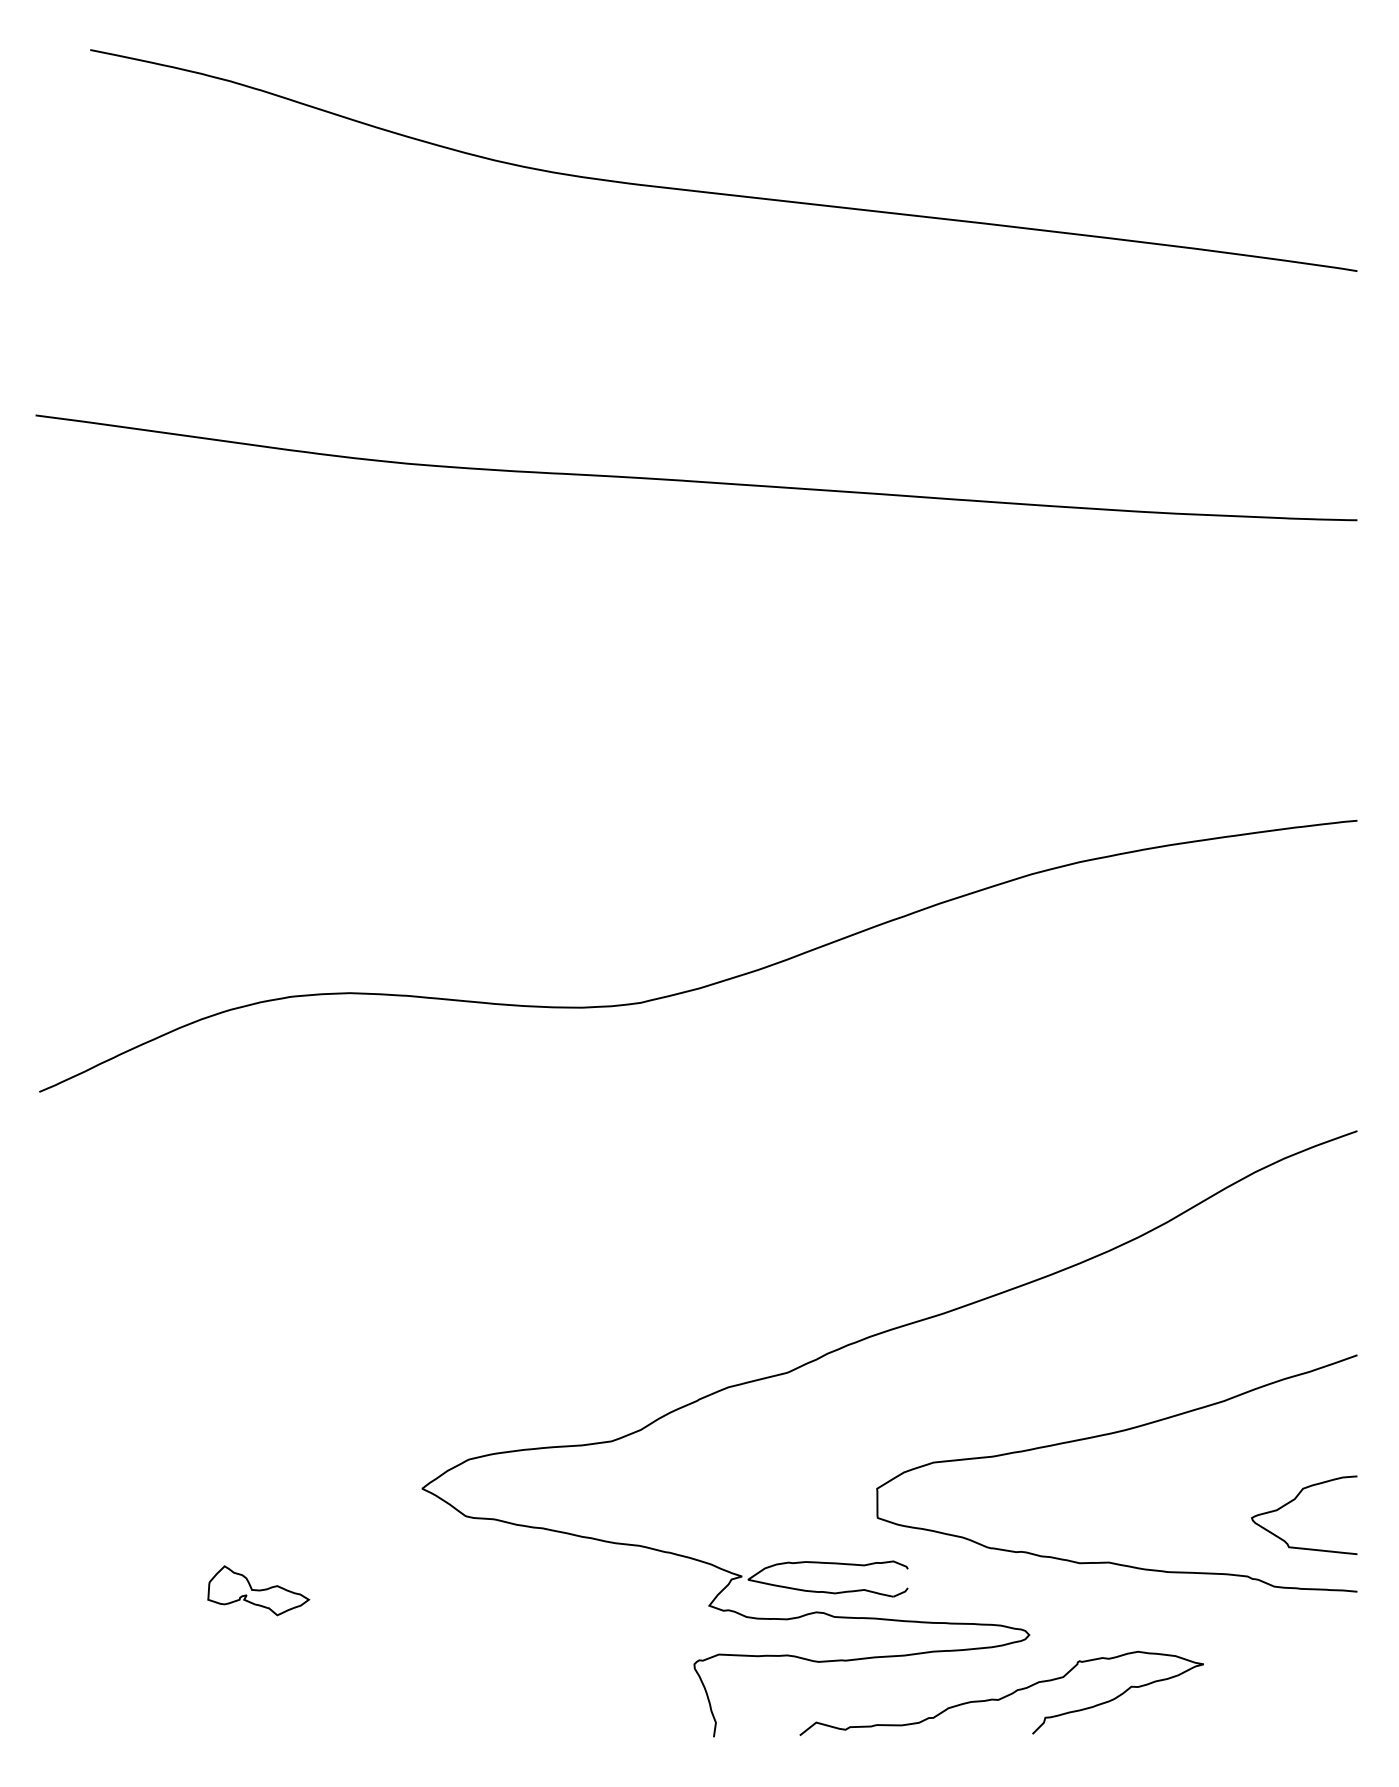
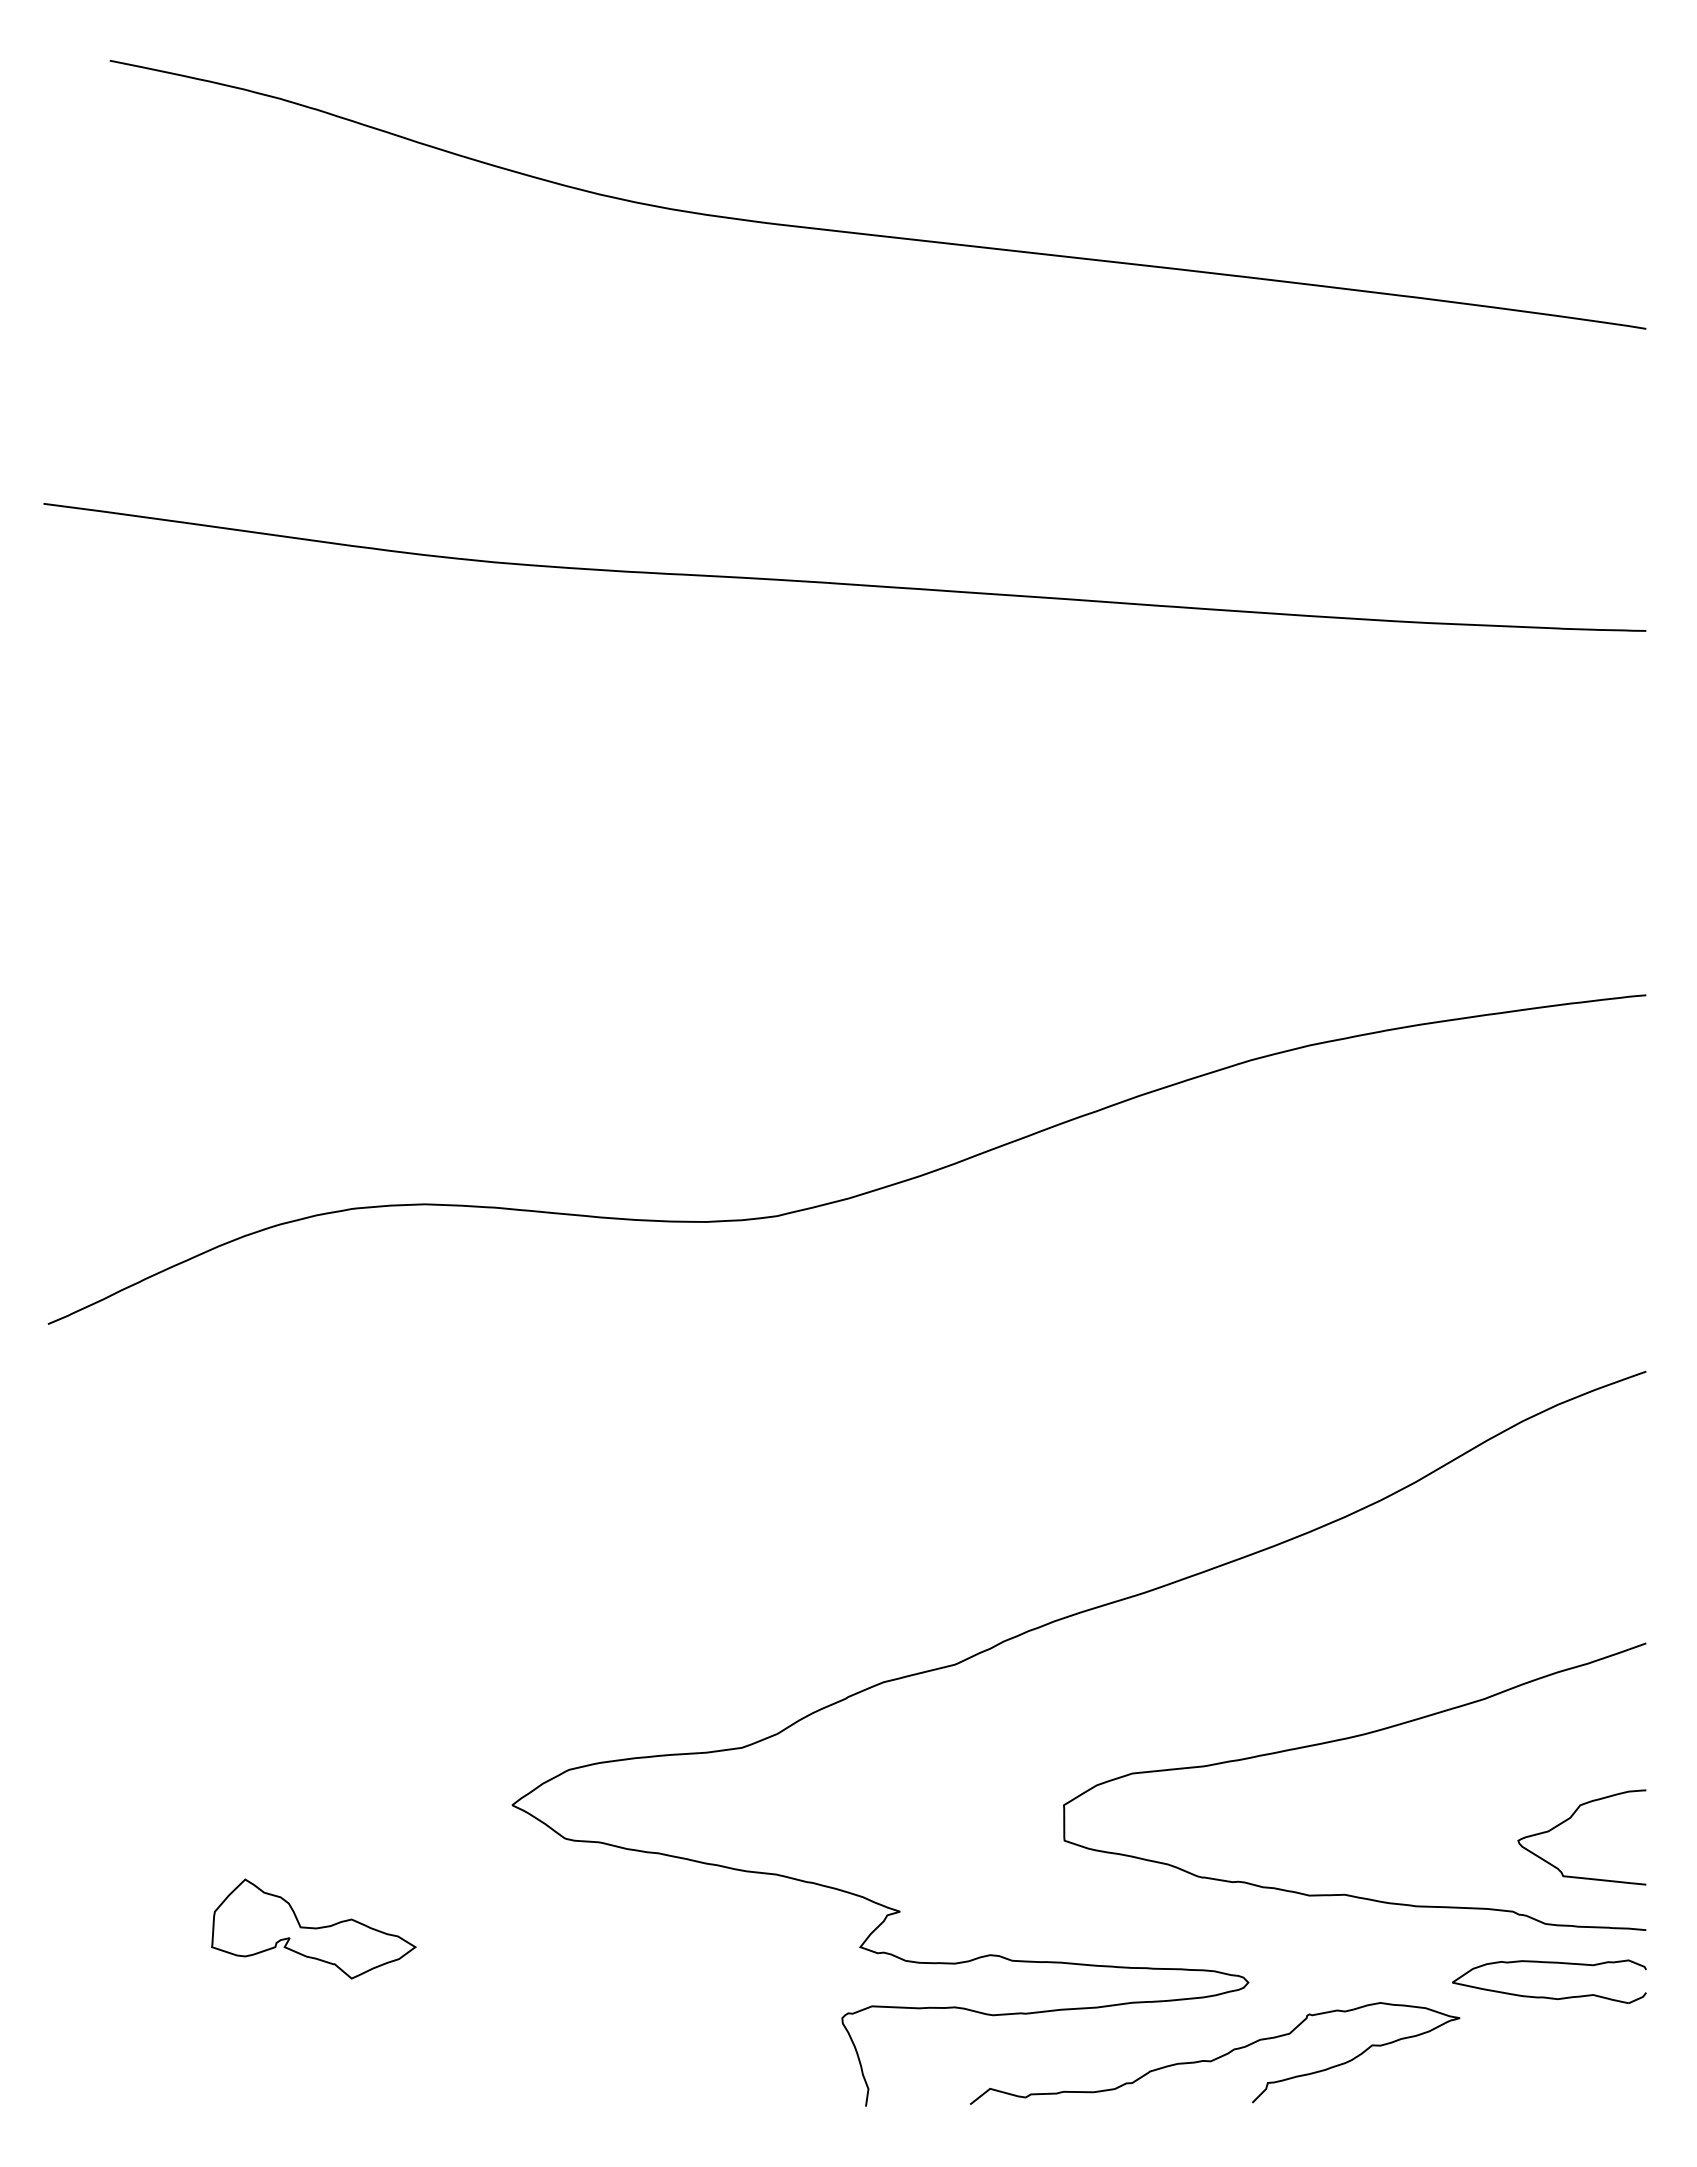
part: (258, 1590) -> (313, 1928), size x1.67
part: (825, 1591) -> (1546, 1996), moved

